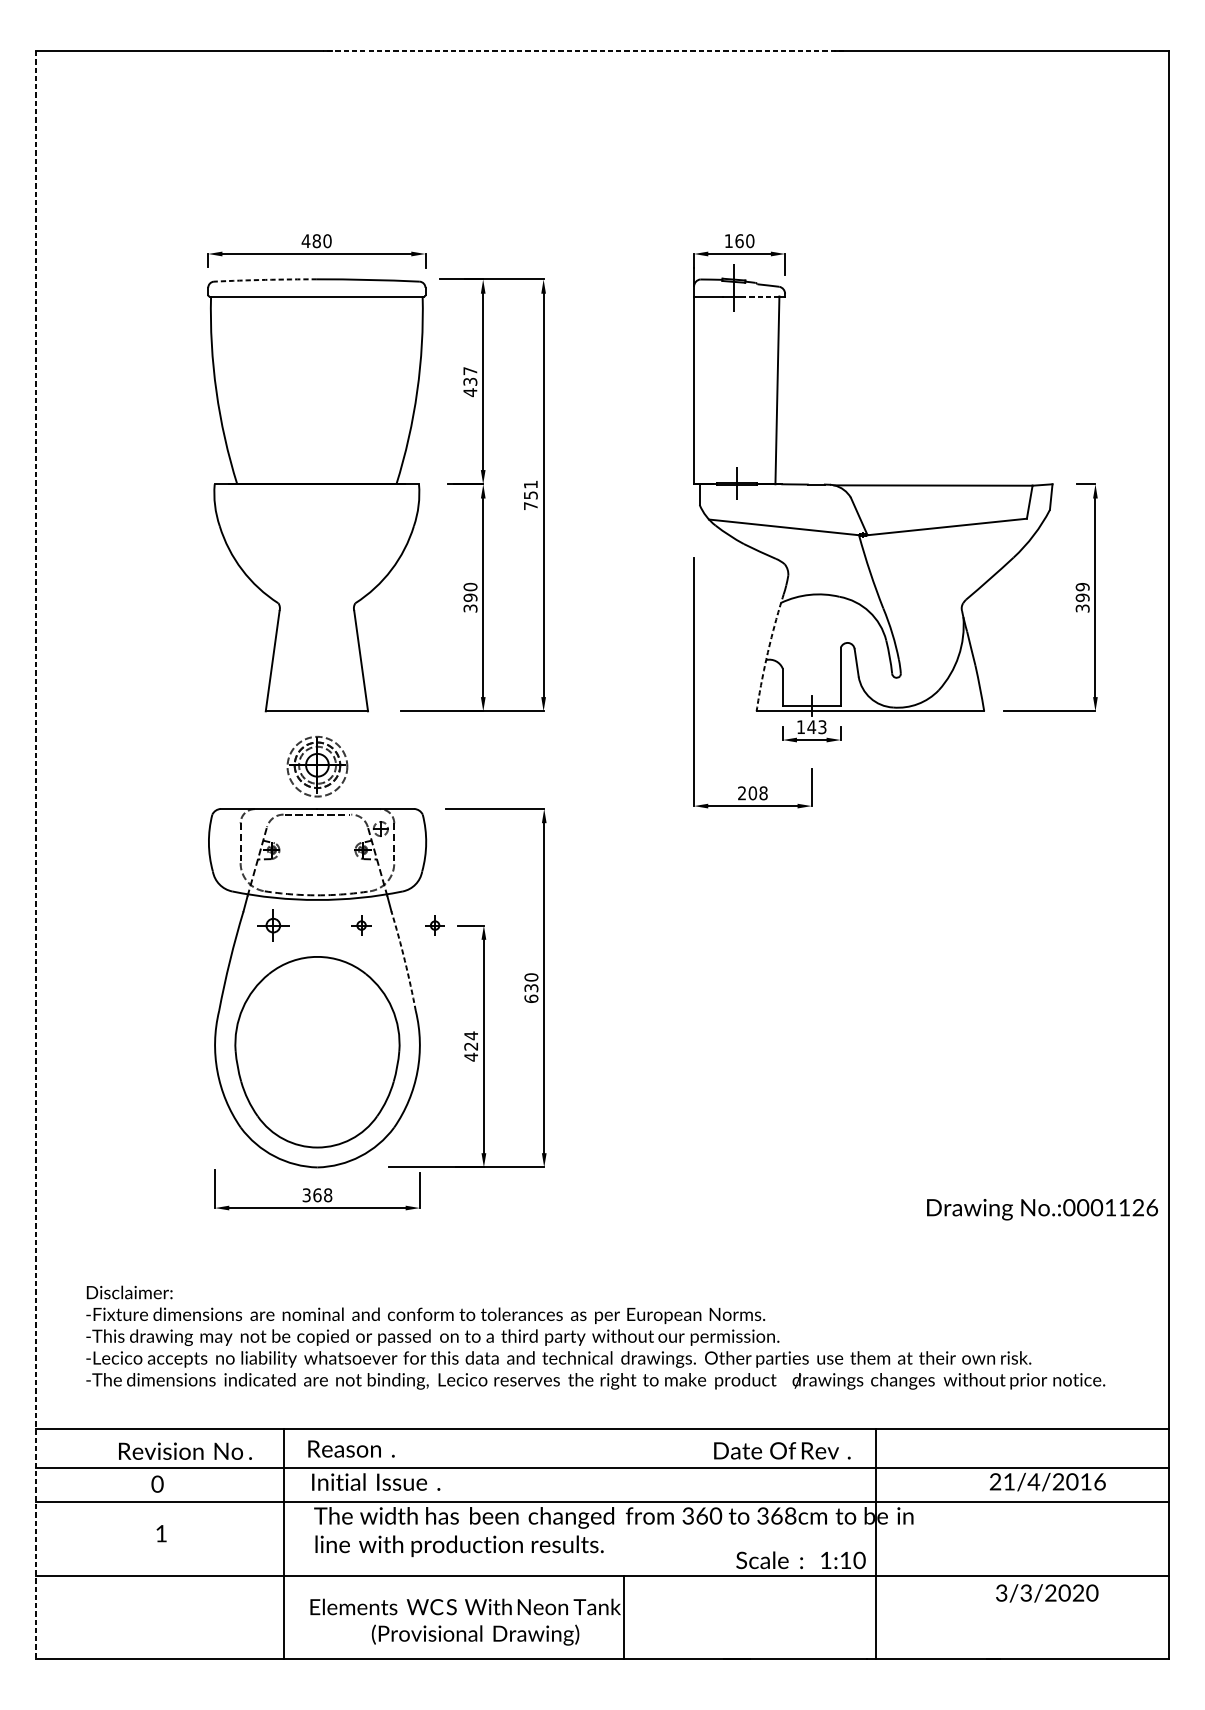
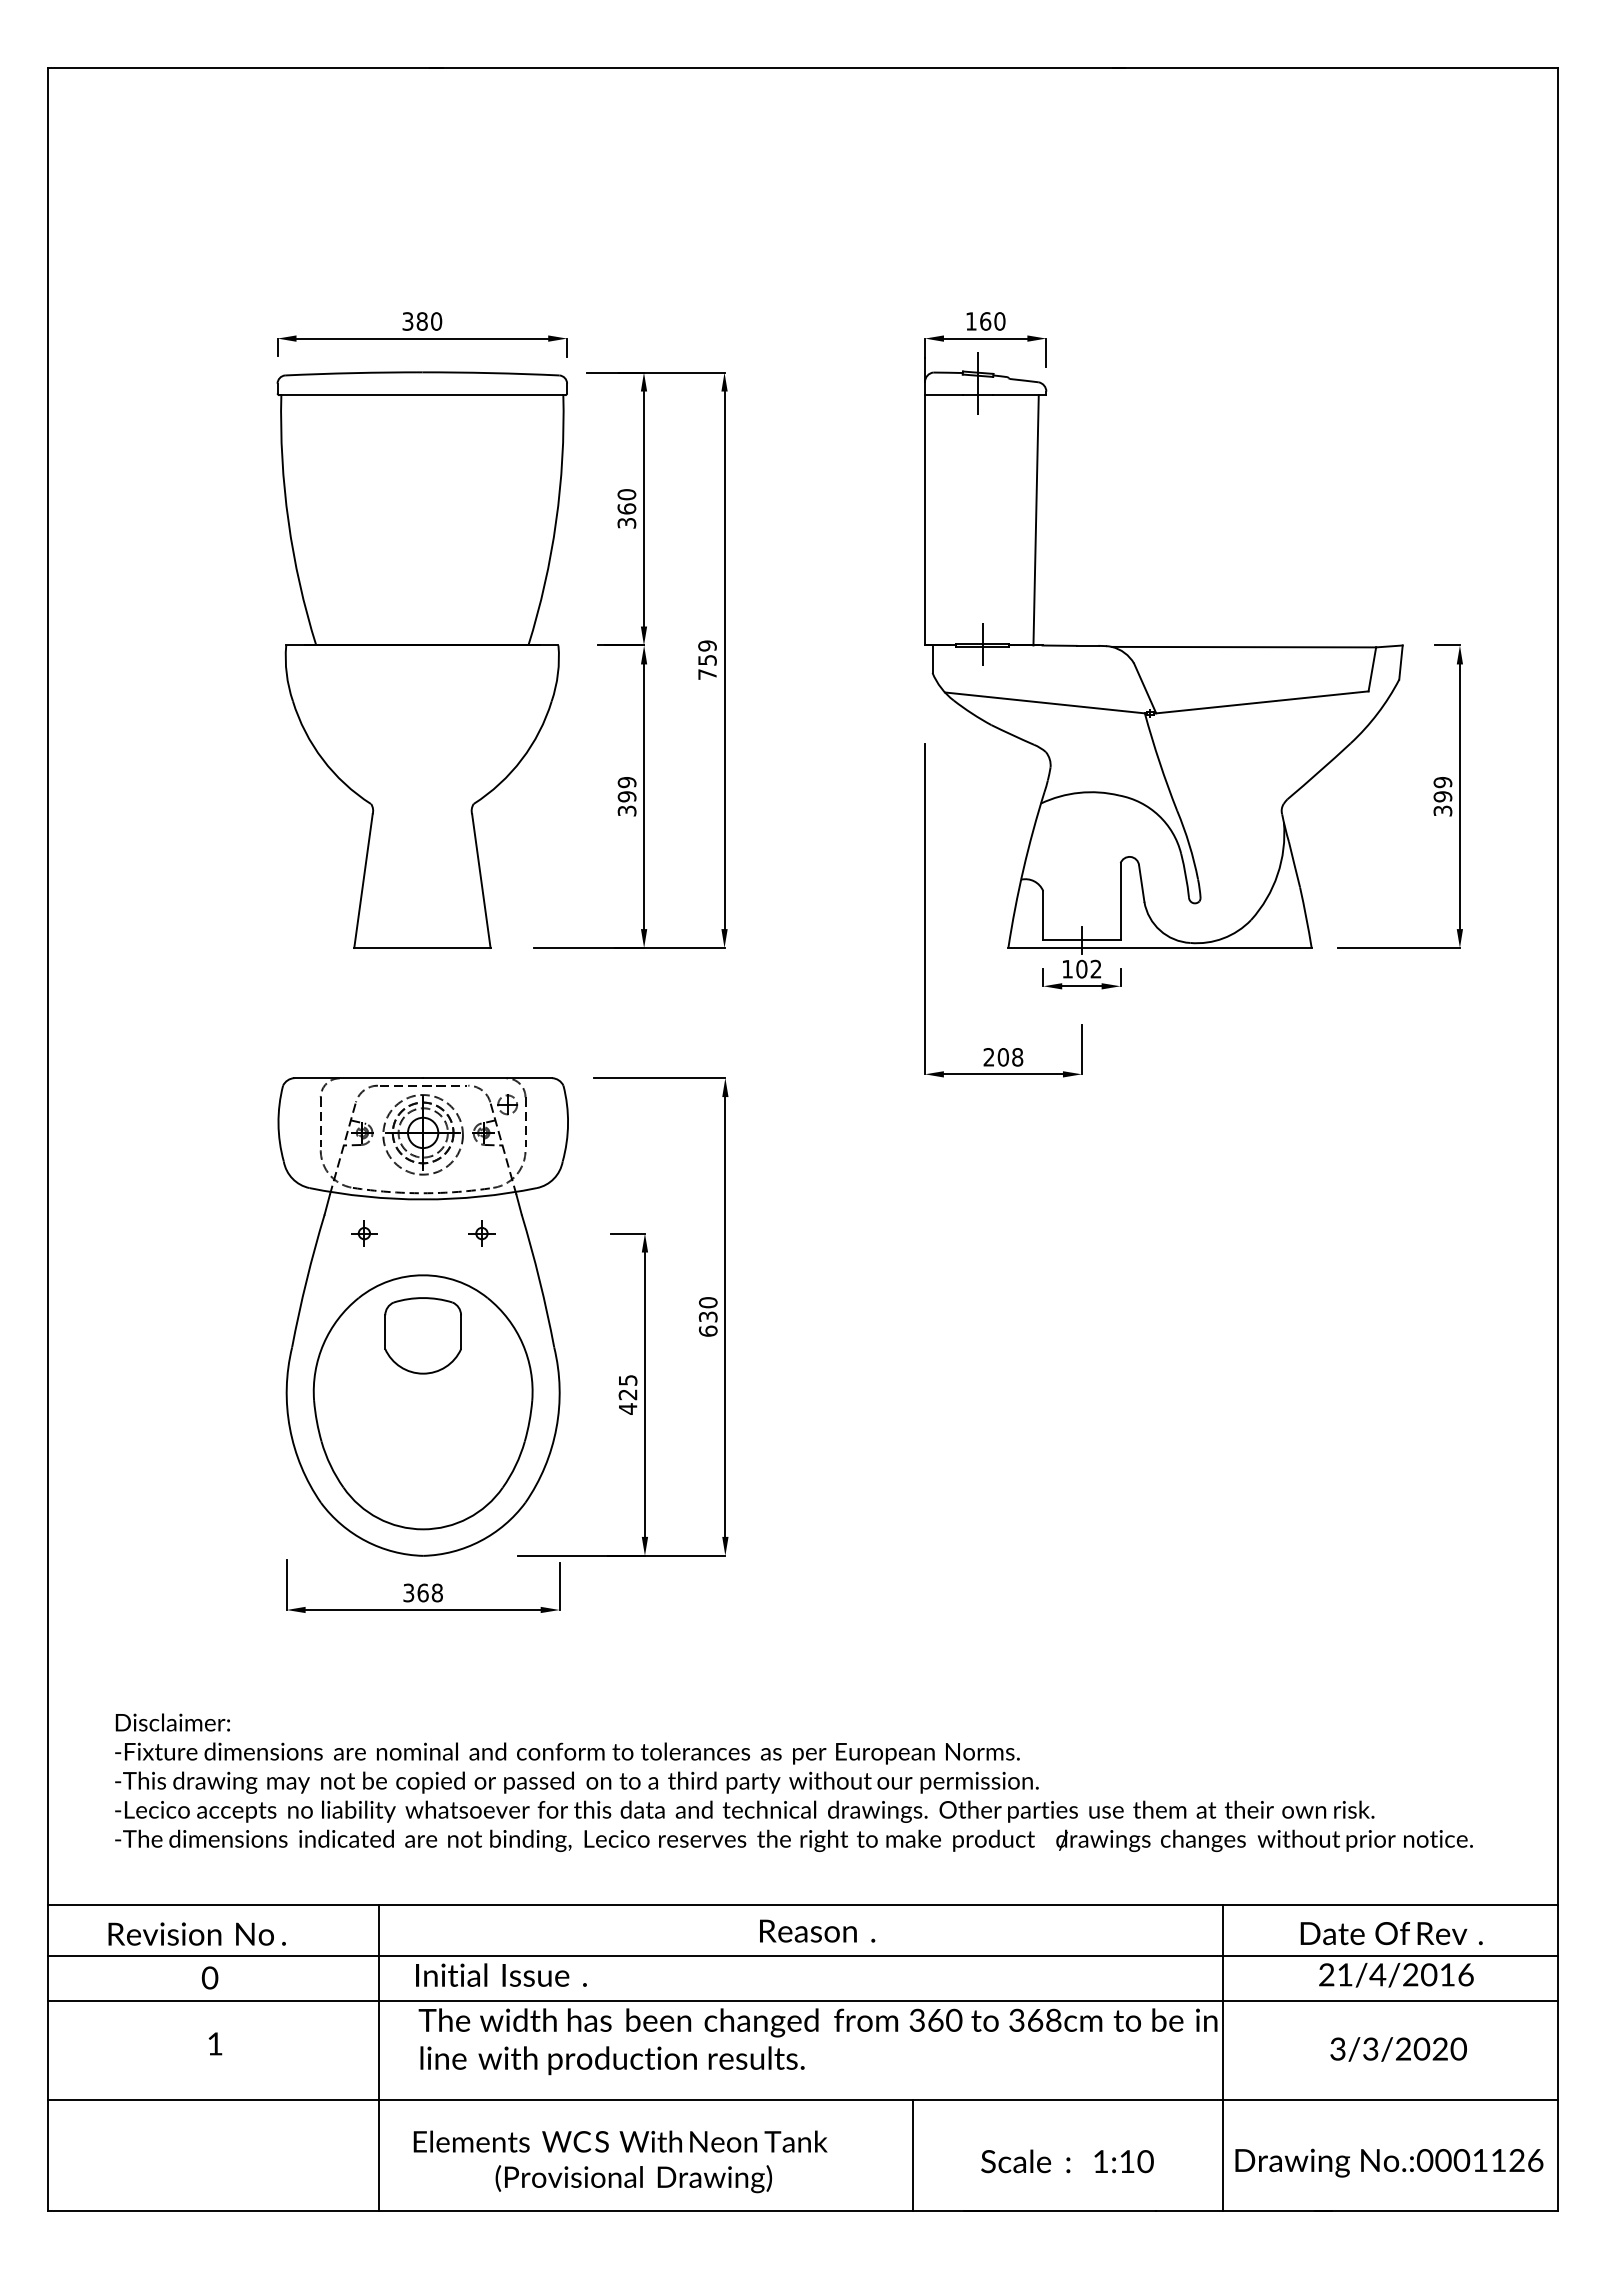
line: (583, 51) -> (777, 68), dashed -> solid
text: (305, 241) -> (407, 321), 480 -> 380
arc: (265, 280) -> (353, 373), dashed -> solid
line: (762, 296) -> (1016, 395), dashed -> solid
text: (470, 382) -> (626, 509), 437 -> 360
text: (530, 484) -> (707, 645), 751 -> 759
text: (470, 587) -> (627, 782), 390 -> 399
arc: (767, 652) -> (1023, 869), dashed -> solid
text: (816, 726) -> (1088, 968), 143 -> 102
part: (316, 766) -> (422, 1134), moved
line: (36, 855) -> (48, 1140), dashed -> solid
part: (273, 925) -> (364, 1233), size x0.62
part: (434, 925) -> (579, 1233), removed
arc: (404, 960) -> (539, 1280), dashed -> solid
part: (316, 1002) -> (422, 1335), added
text: (471, 1035) -> (628, 1380), 424 -> 425
text: (1042, 1209) -> (1389, 2162), moved
text: (351, 1448) -> (817, 1930), moved
text: (184, 1450) -> (196, 1933), moved
text: (782, 1450) -> (1391, 1933), moved
line: (876, 1543) -> (1223, 2057), moved
text: (800, 1560) -> (1067, 2161), moved
text: (1047, 1593) -> (1398, 2049), moved
line: (623, 1617) -> (912, 2155), moved

